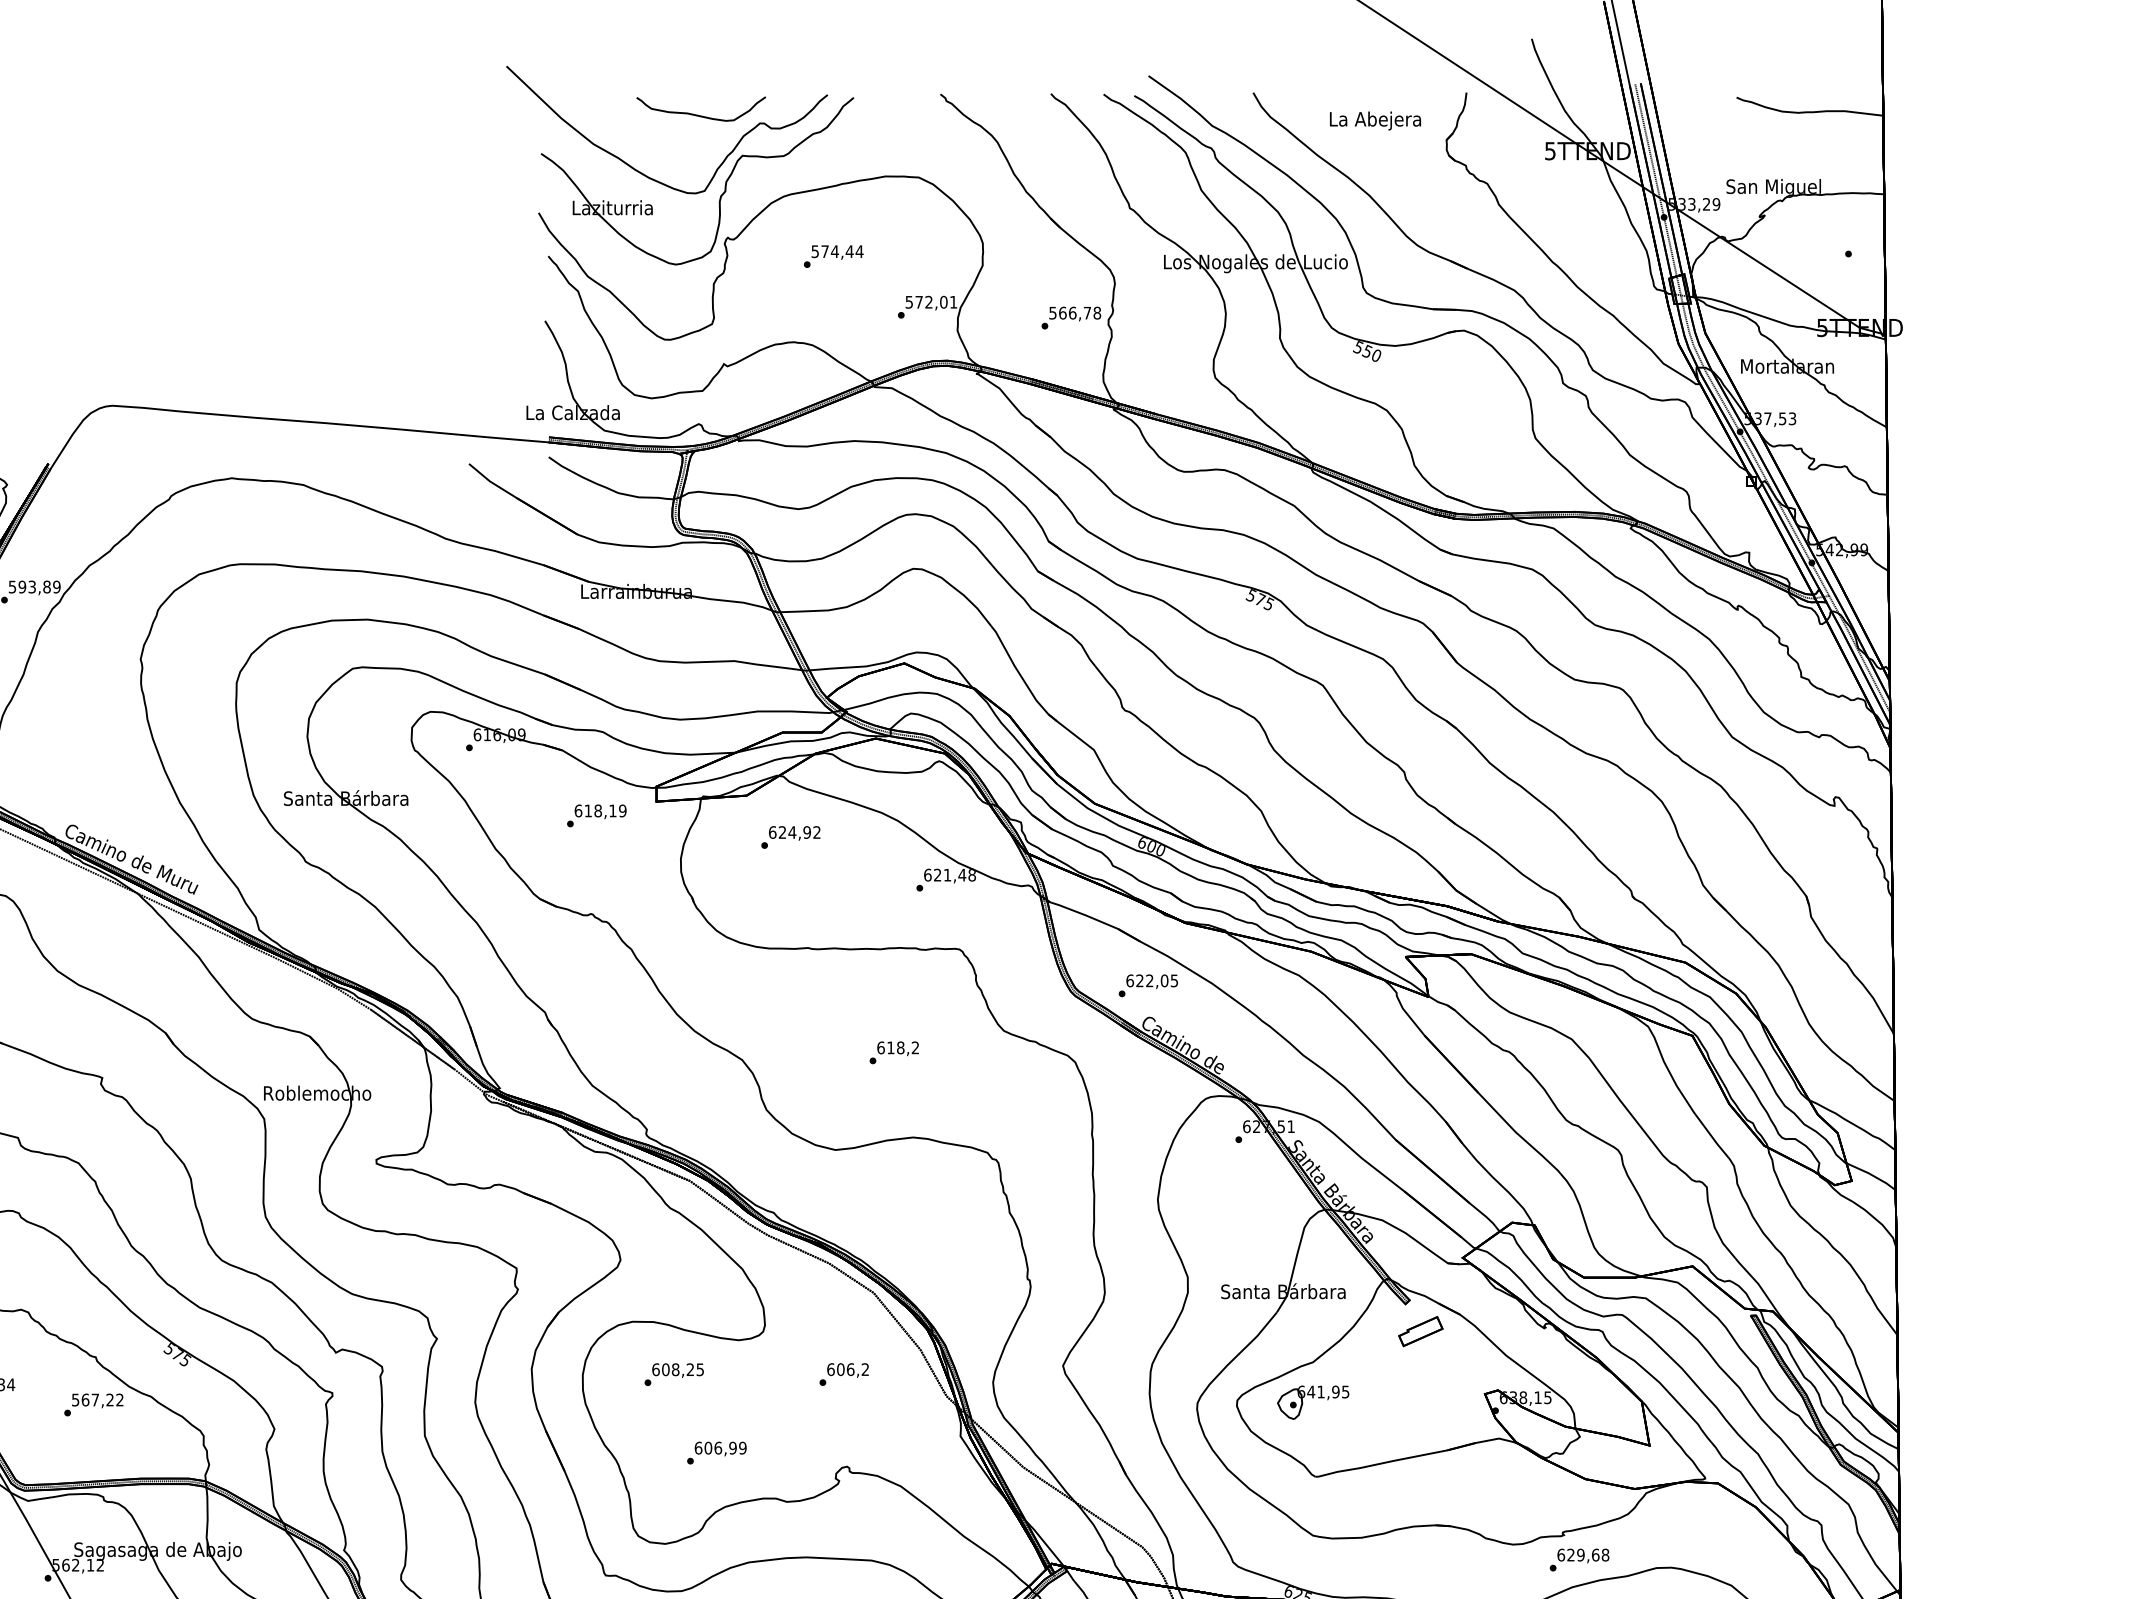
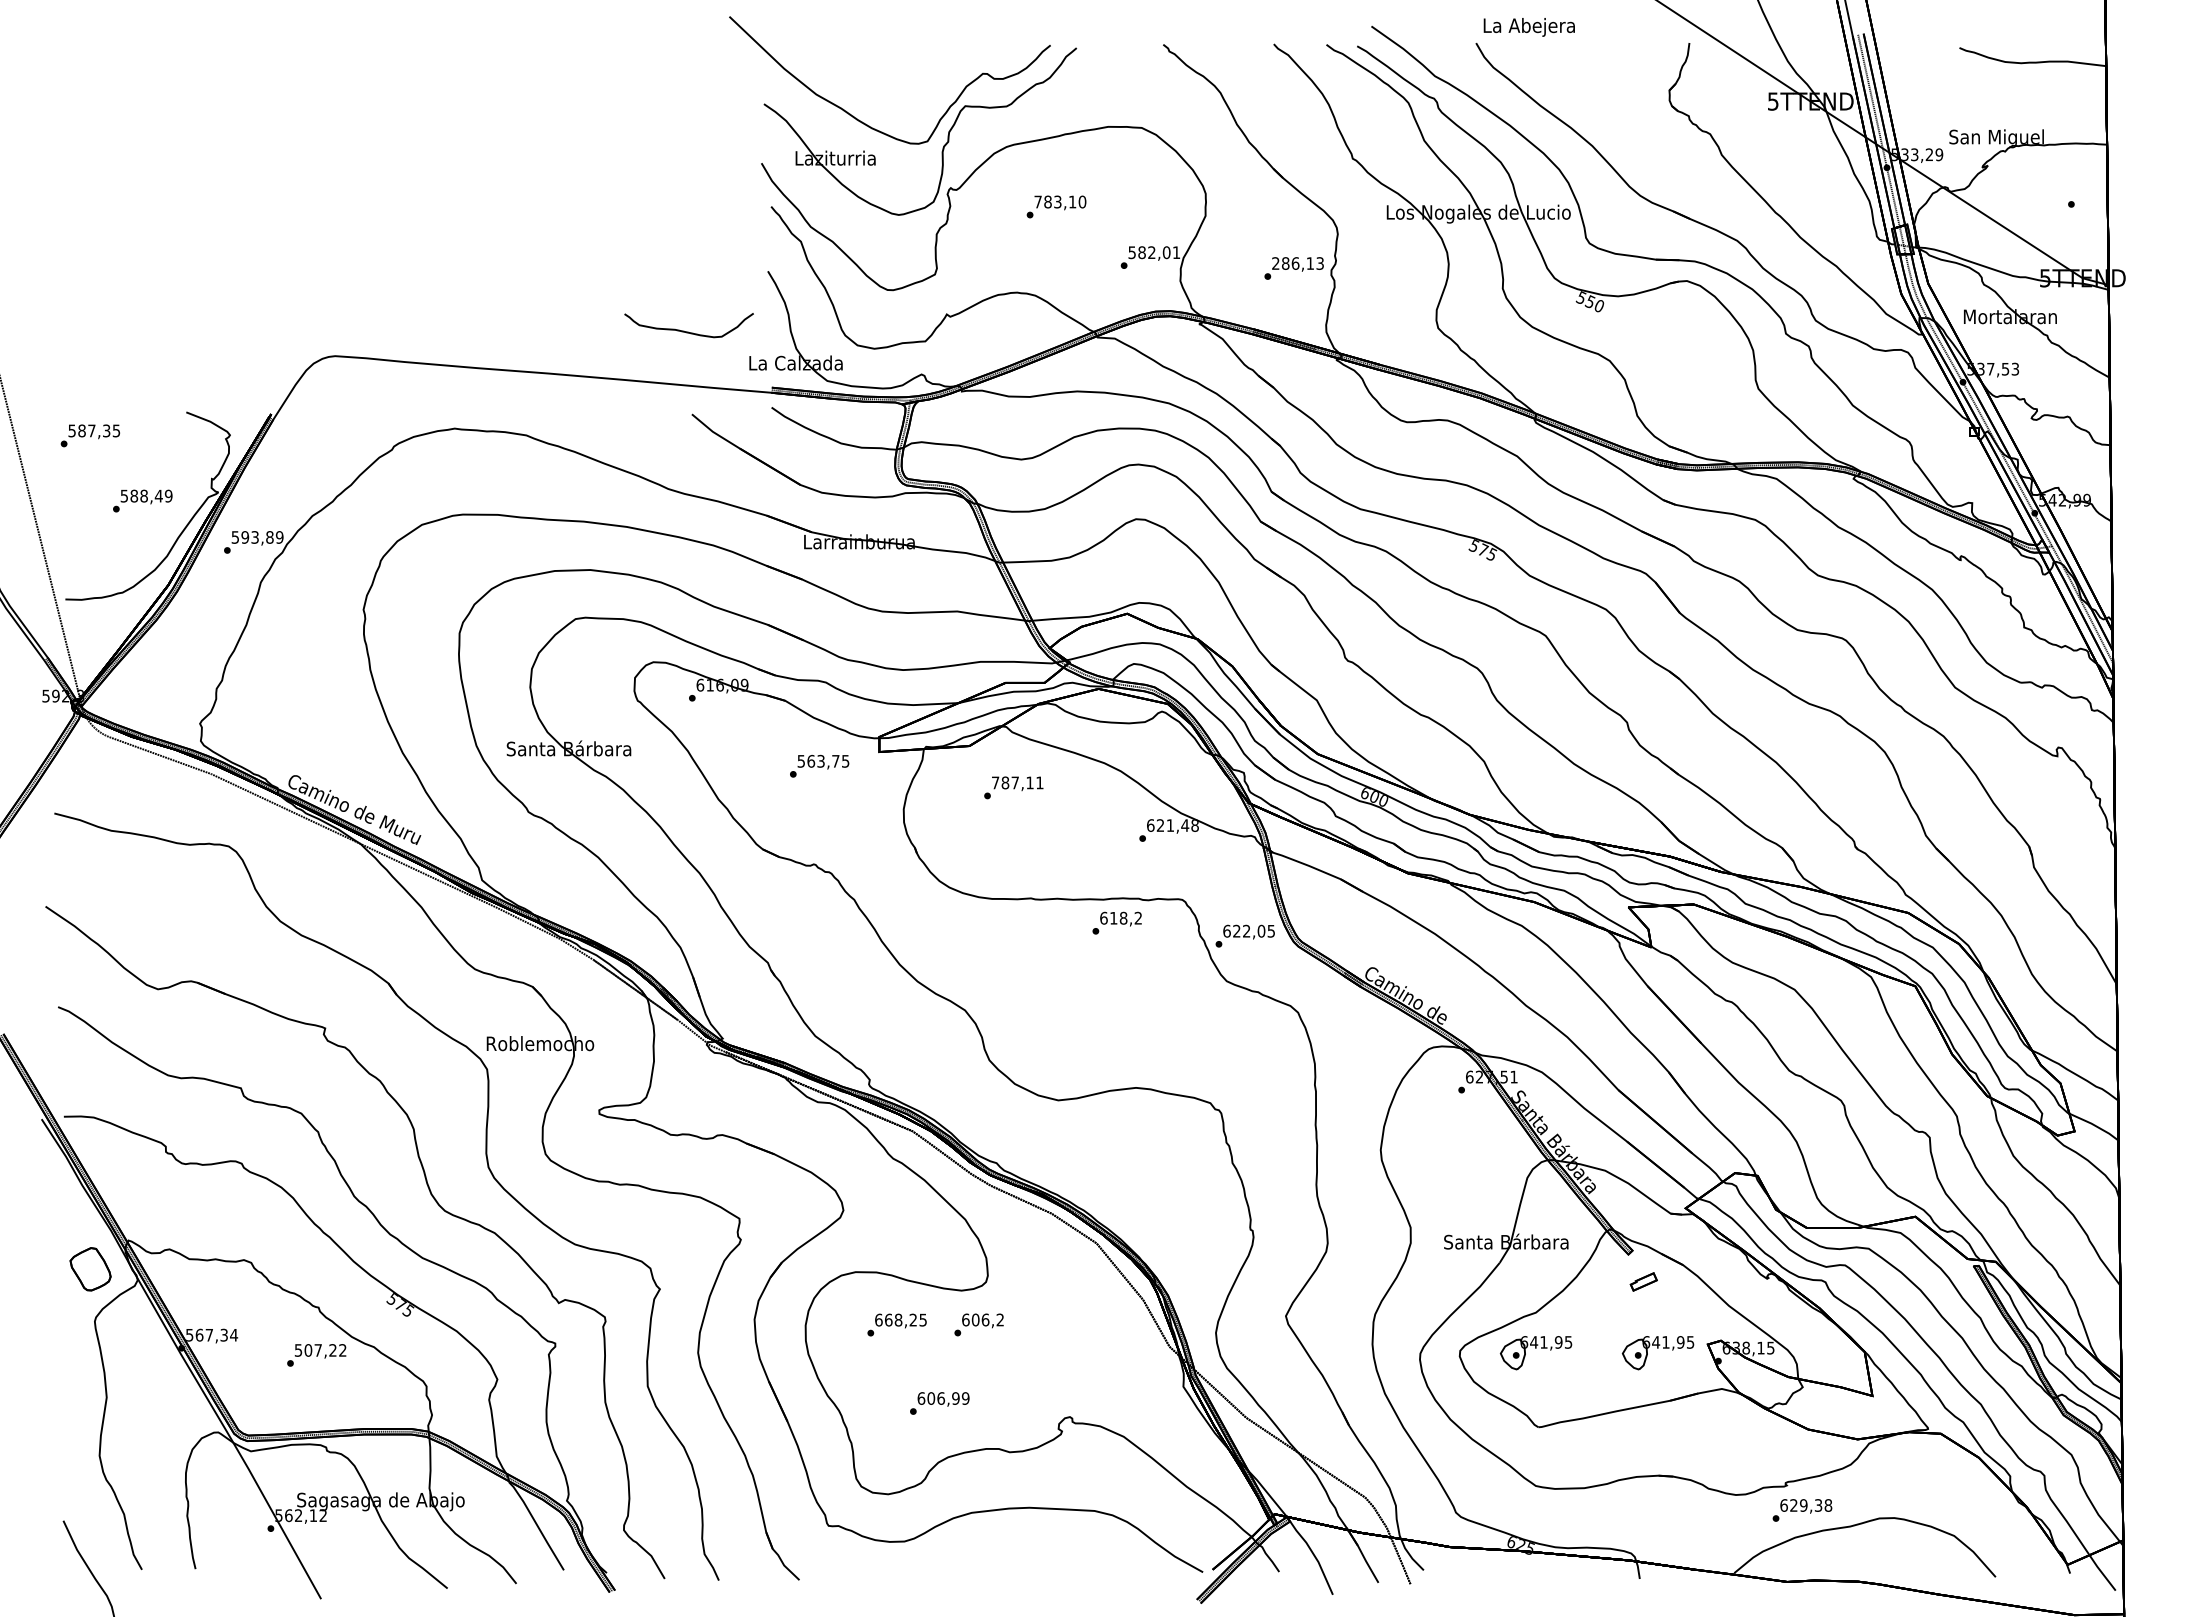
curve: (700, 115) -> (688, 331), moved
text: (1374, 121) -> (1528, 27), moved
text: (837, 251) -> (1060, 201), 574,44 -> 783,10
text: (918, 302) -> (1141, 252), 572,01 -> 582,01
text: (1075, 313) -> (1298, 263), 566,78 -> 286,13
text: (600, 810) -> (823, 760), 618,19 -> 563,75
text: (794, 832) -> (1017, 782), 624,92 -> 787,11
text: (1147, 985) -> (1244, 935), moved
text: (893, 1052) -> (1116, 922), moved
part: (1420, 1331) -> (1643, 1281), size x0.6
text: (665, 1369) -> (888, 1319), 608,25 -> 668,25
text: (843, 1374) -> (978, 1324), moved
text: (85, 1400) -> (308, 1350), 567,22 -> 507,22
part: (1434, 1403) -> (1657, 1353), added
text: (1595, 1555) -> (1818, 1505), 629,68 -> 629,38

